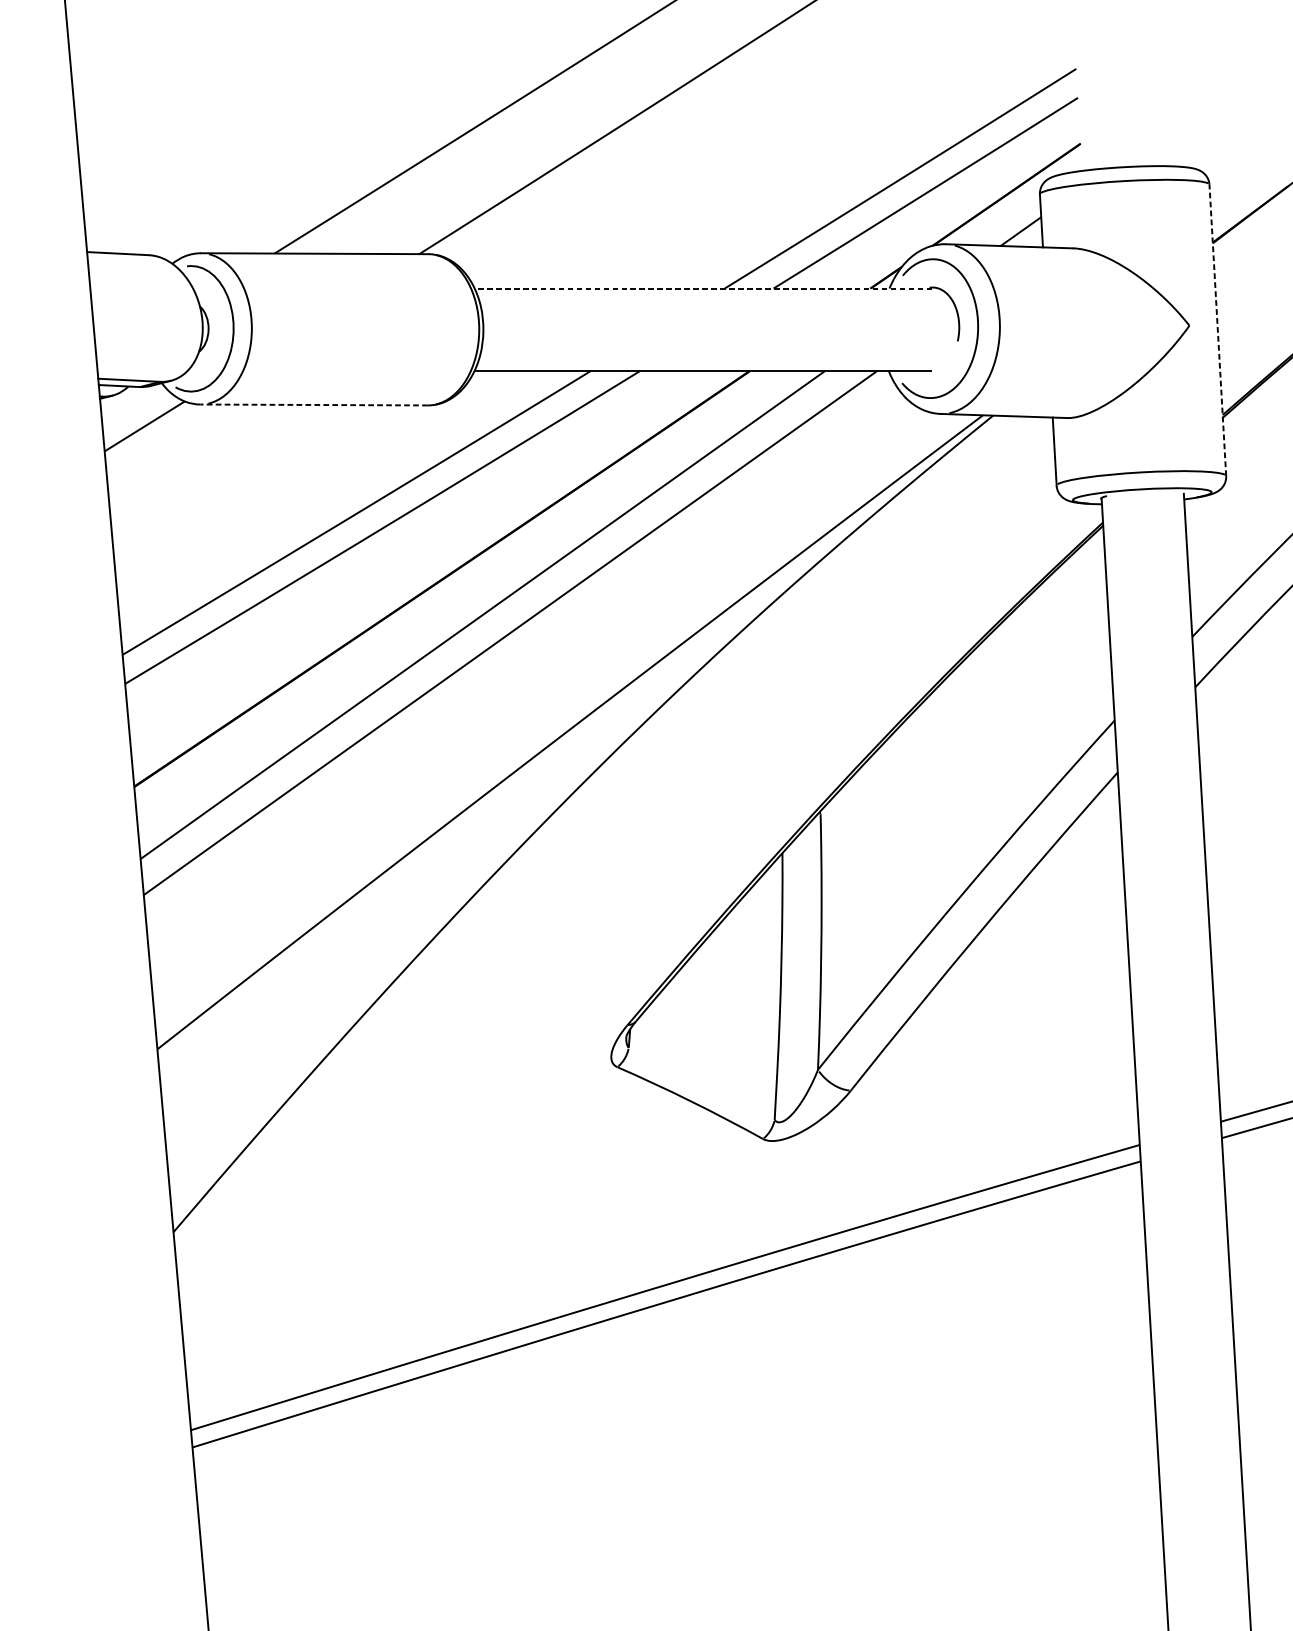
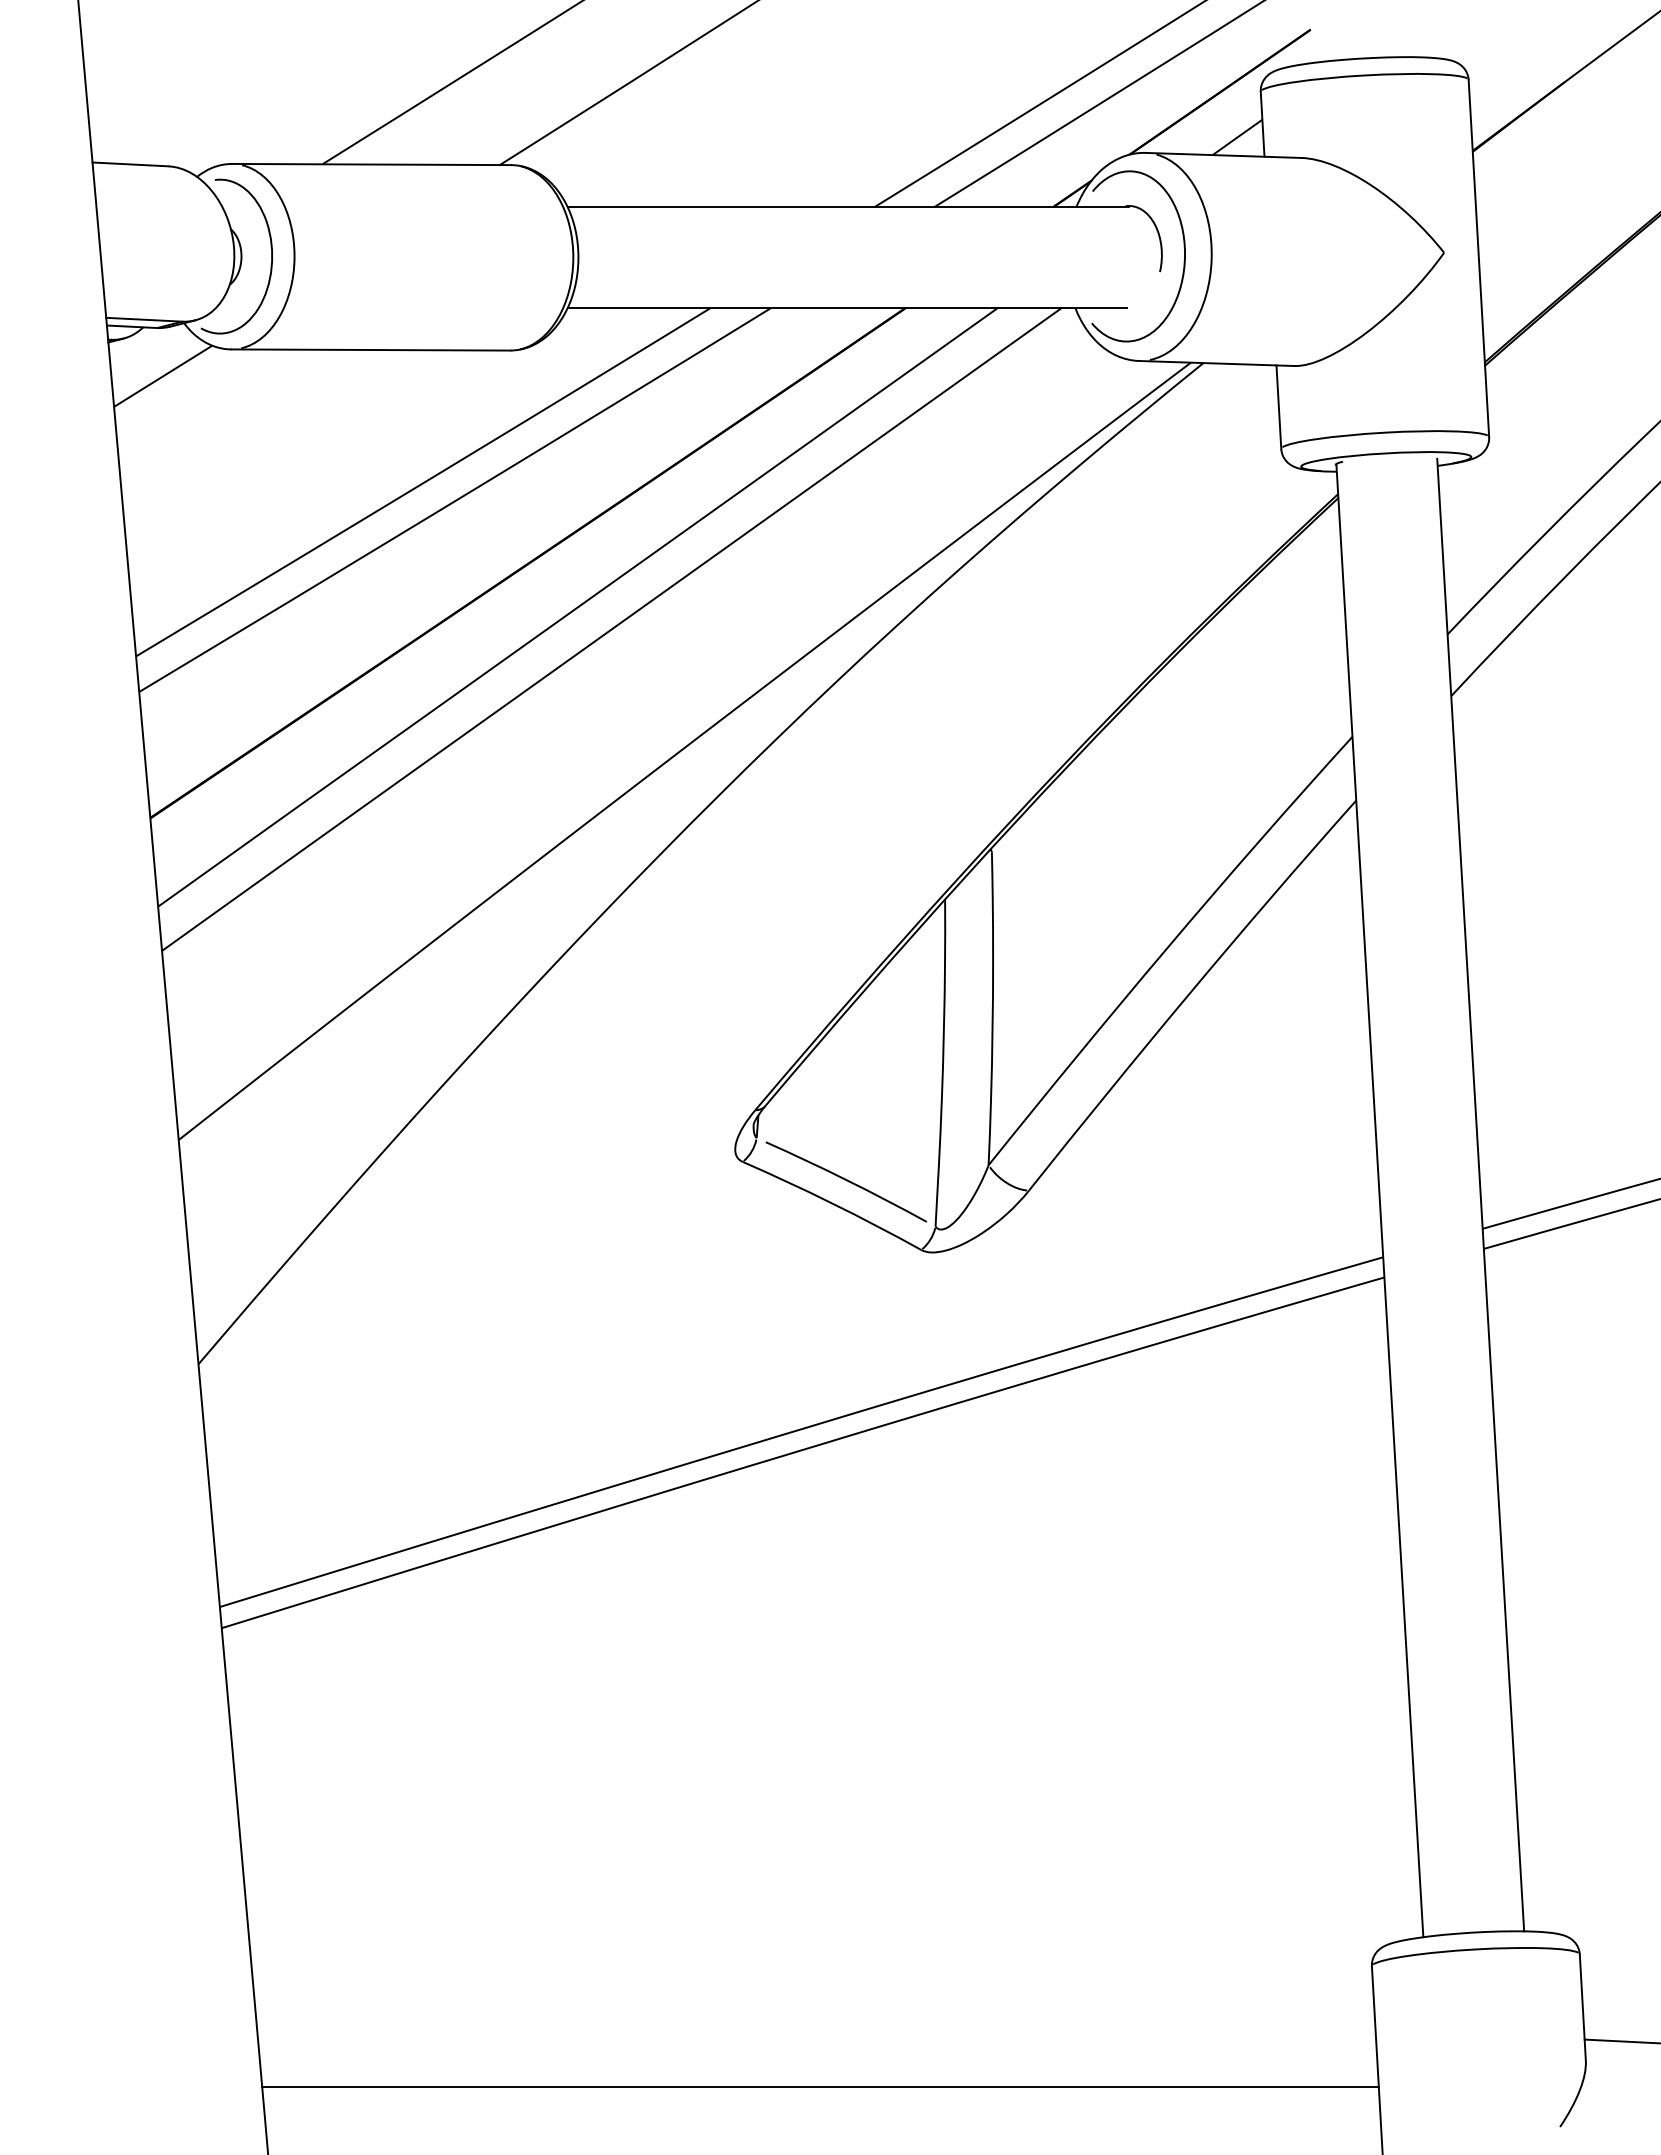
line: (702, 288) -> (847, 207), dashed -> solid
line: (1217, 330) -> (1478, 258), dashed -> solid
line: (313, 405) -> (370, 350), dashed -> solid
curve: (701, 1082) -> (845, 1180), added

